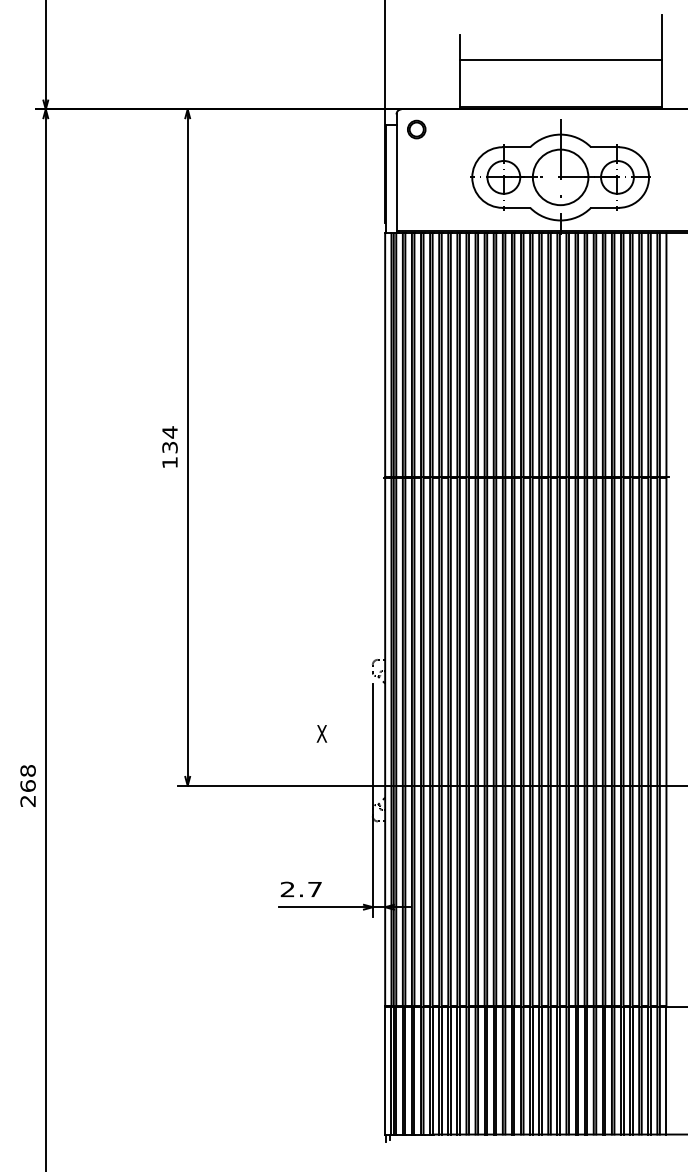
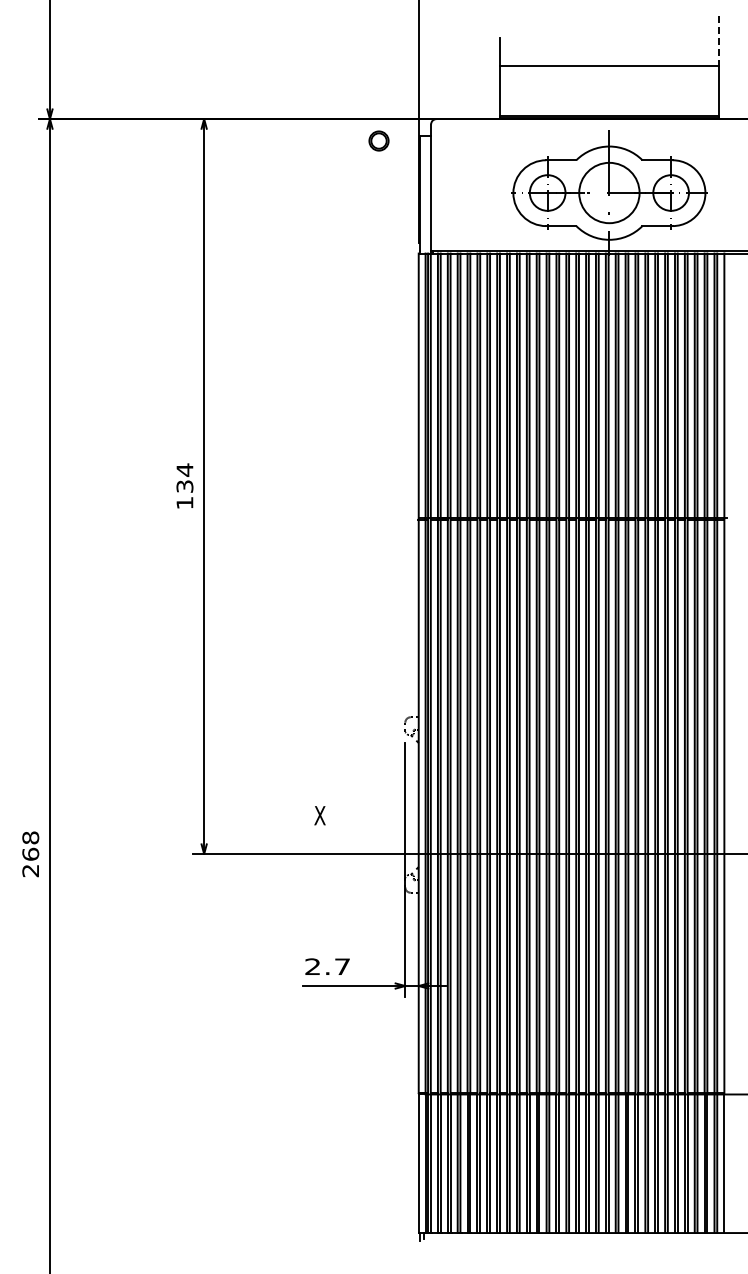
line: (661, 37) -> (719, 40), solid -> dashed
circle: (416, 129) -> (378, 140), moved
text: (321, 733) -> (319, 815), moved

